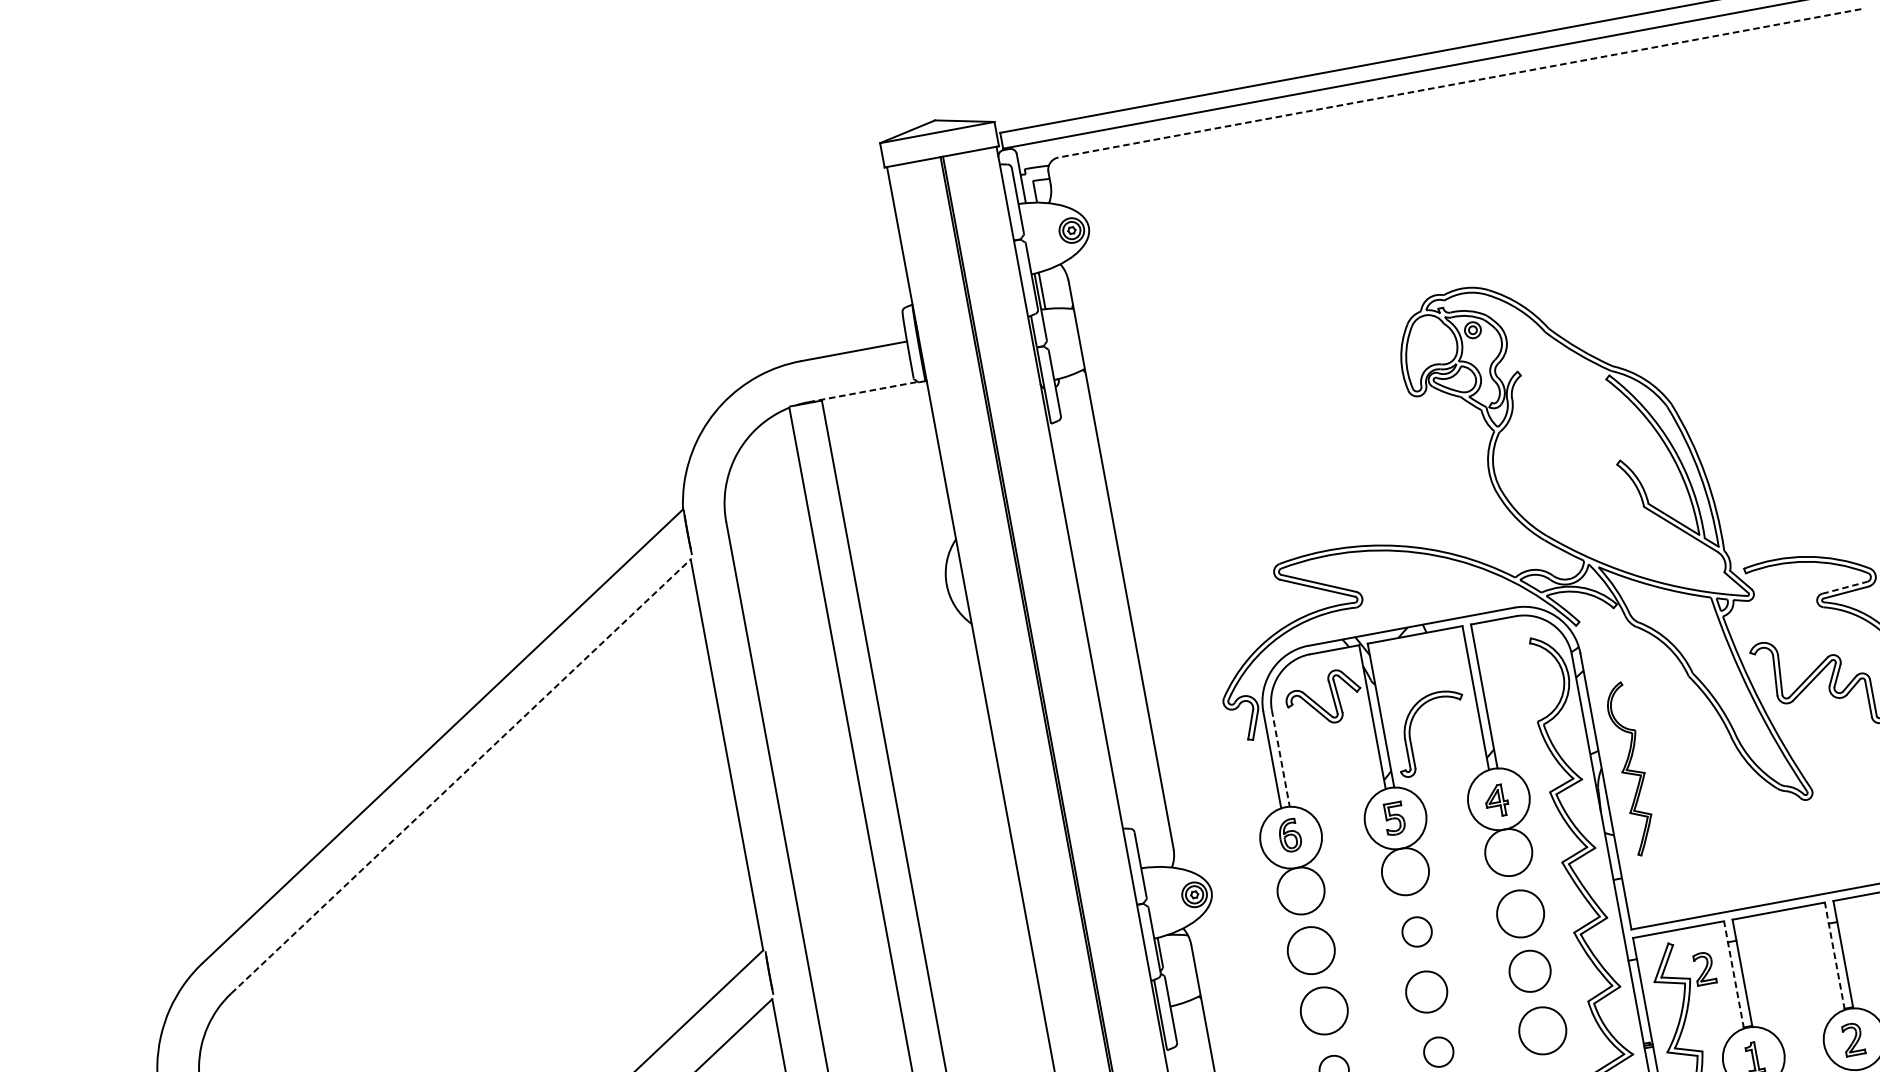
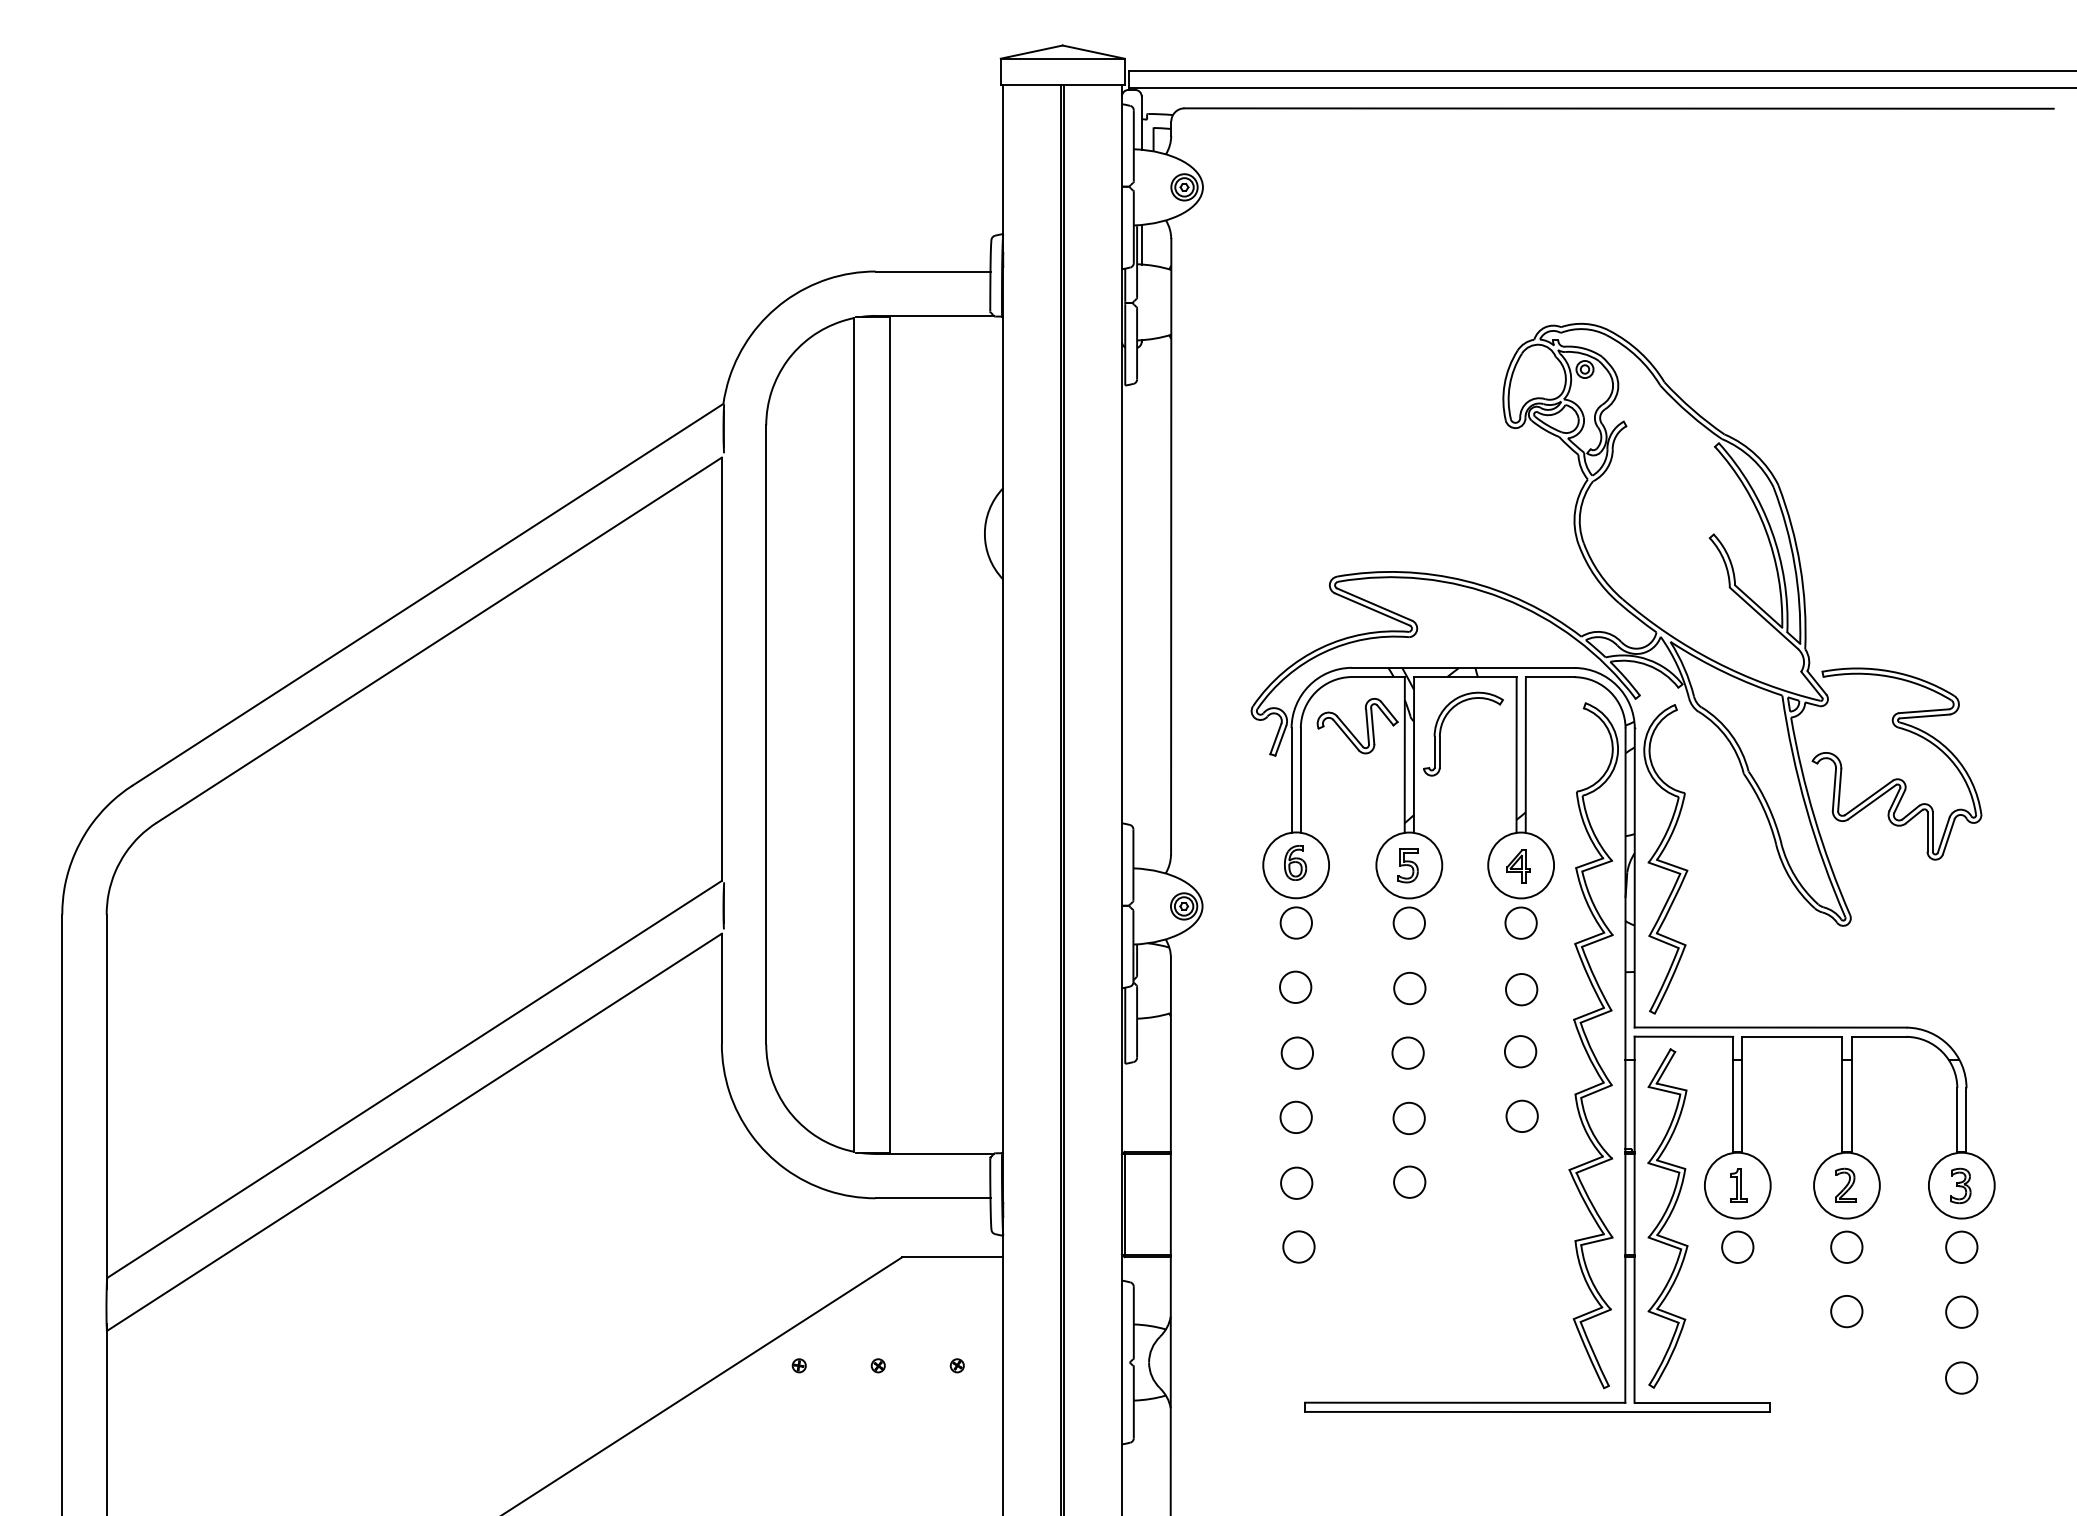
line: (1460, 83) -> (1619, 108), dashed -> solid
line: (863, 391) -> (935, 315), dashed -> solid
line: (1845, 588) -> (1924, 711), dashed -> solid
part: (1410, 735) -> (1441, 732), moved
line: (1280, 759) -> (1300, 781), dashed -> solid
part: (1631, 769) -> (1665, 859), size x1.67
line: (461, 775) -> (439, 639), dashed -> solid
circle: (1508, 852) -> (1520, 922), size x0.62
circle: (1405, 871) -> (1409, 922), size x0.62
circle: (1301, 890) -> (1296, 922), size x0.62
circle: (1520, 913) -> (1521, 989), size x0.62
circle: (1311, 949) -> (1295, 986), size x0.62
line: (1834, 955) -> (1842, 1094), dashed -> solid
part: (1704, 967) -> (1703, 1081), removed
circle: (1530, 971) -> (1520, 1051), size x0.71
line: (1734, 974) -> (1733, 1094), dashed -> solid
circle: (1425, 991) -> (1407, 1052), size x0.71
circle: (1324, 1010) -> (1297, 1052), size x0.62
circle: (1542, 1031) -> (1521, 1116), size x0.62

